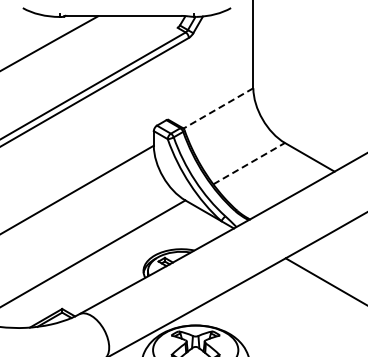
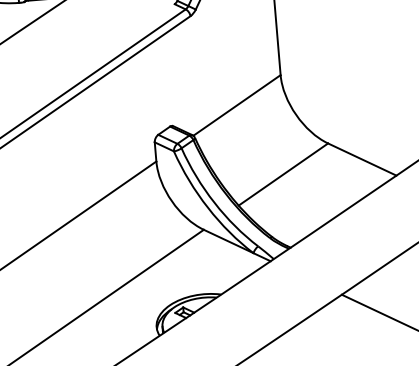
line: (217, 108) -> (235, 105), dashed -> solid
line: (249, 163) -> (283, 174), dashed -> solid

